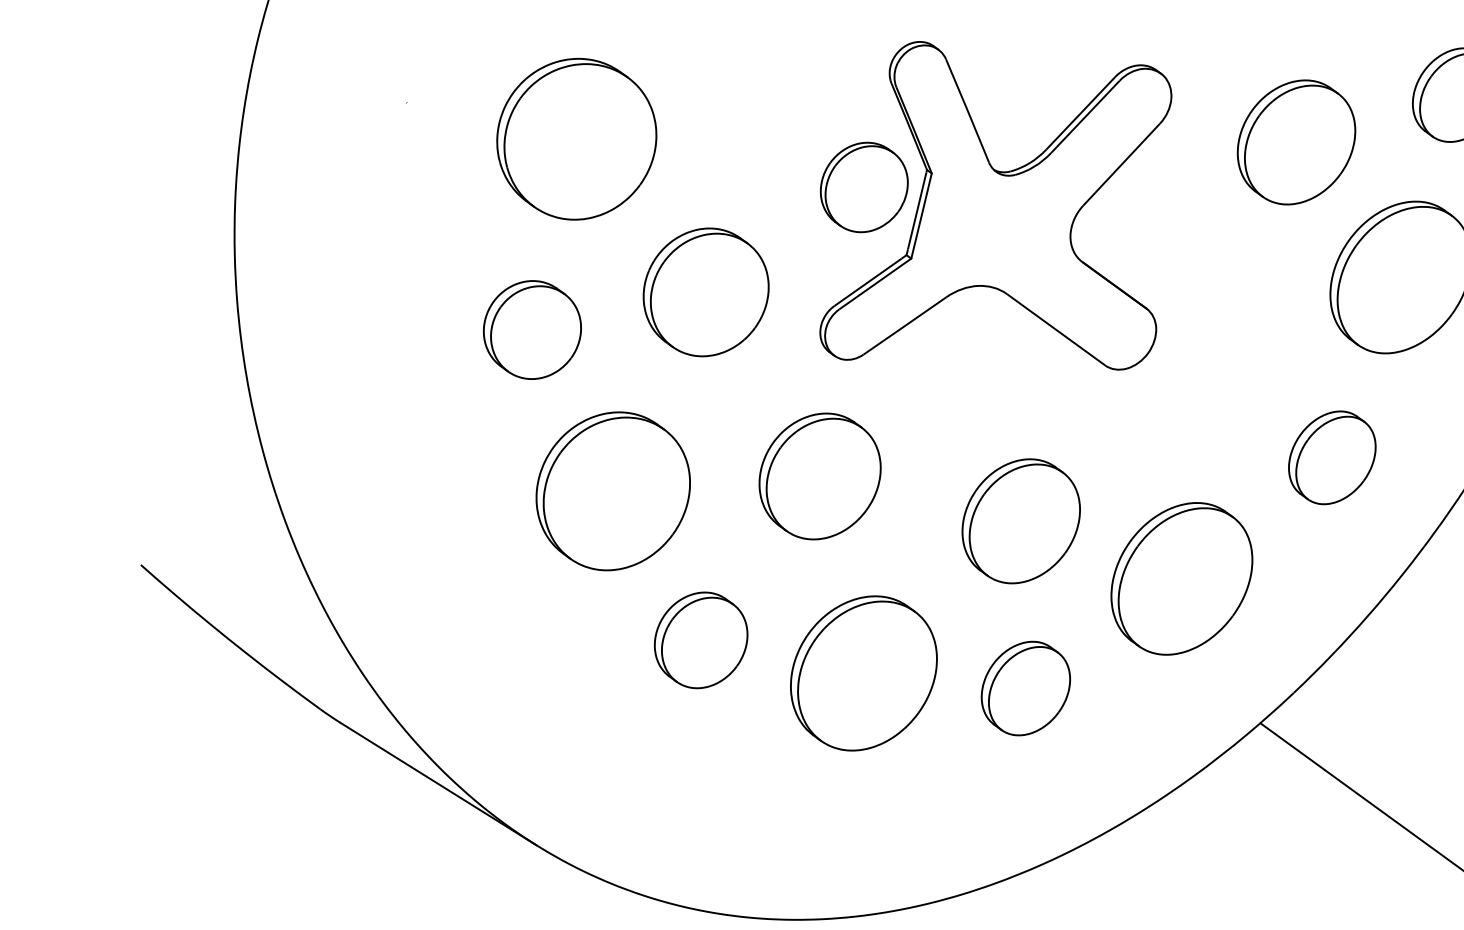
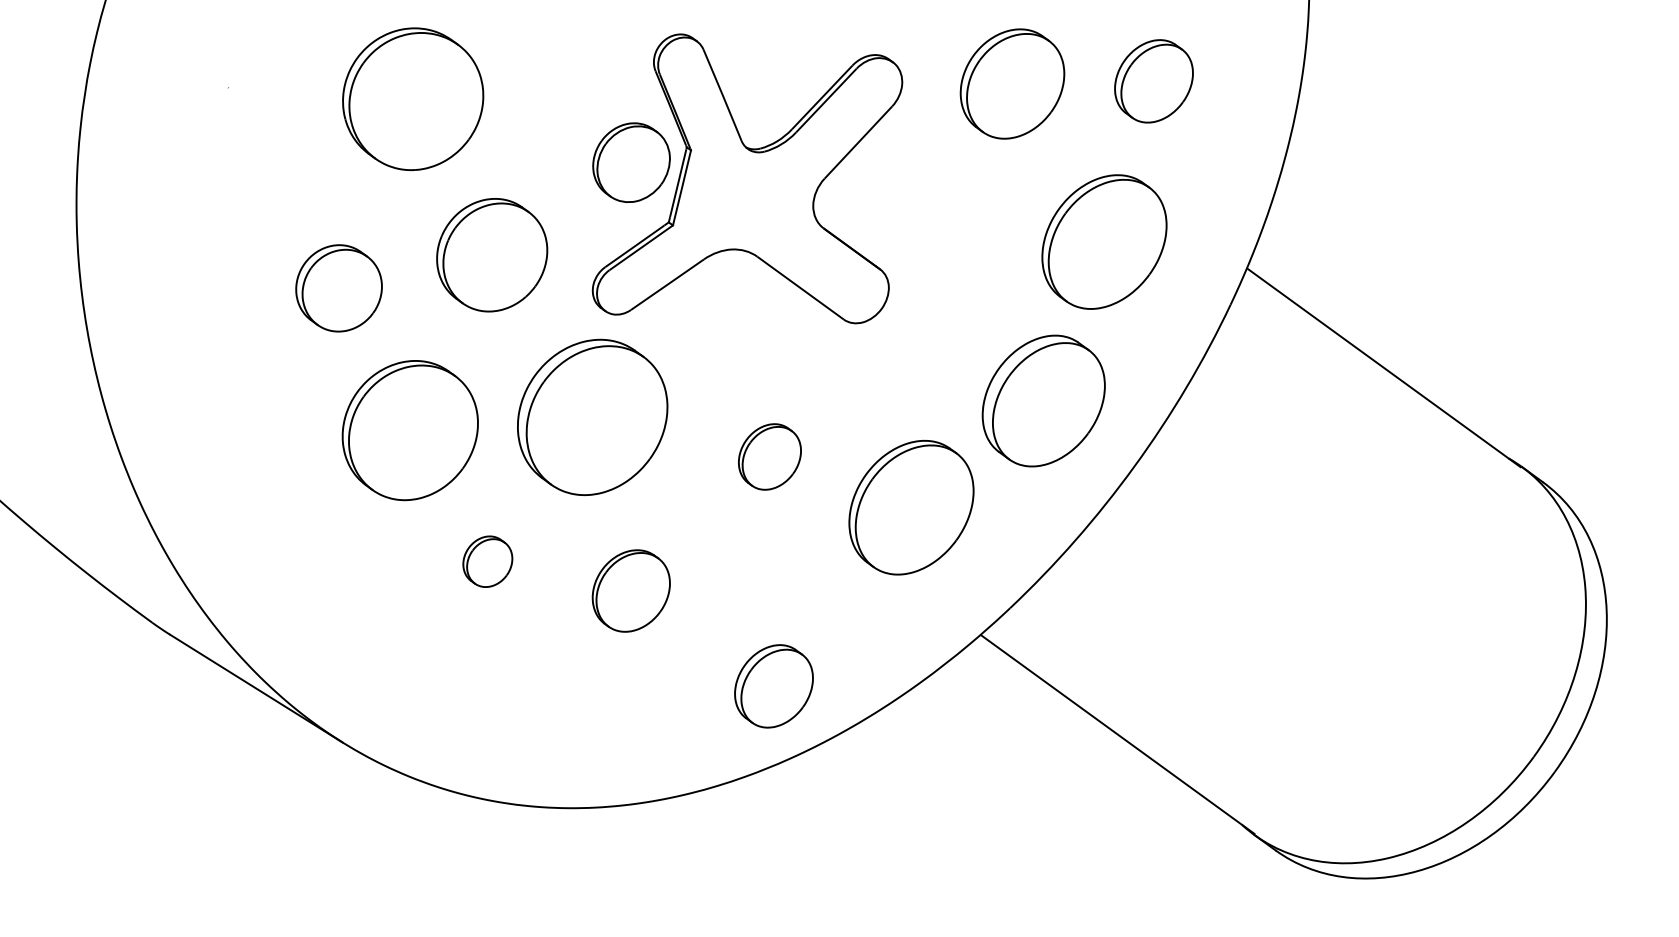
part: (577, 138) -> (413, 98), moved
part: (1296, 141) -> (1012, 83), moved
part: (1332, 457) -> (1044, 400), size x1.6
part: (819, 476) -> (592, 417), size x1.4
part: (1020, 520) -> (769, 456), size x0.6
part: (700, 639) -> (487, 561), size x0.6
part: (864, 672) -> (631, 590), size x0.6
part: (1025, 688) -> (773, 686), moved

